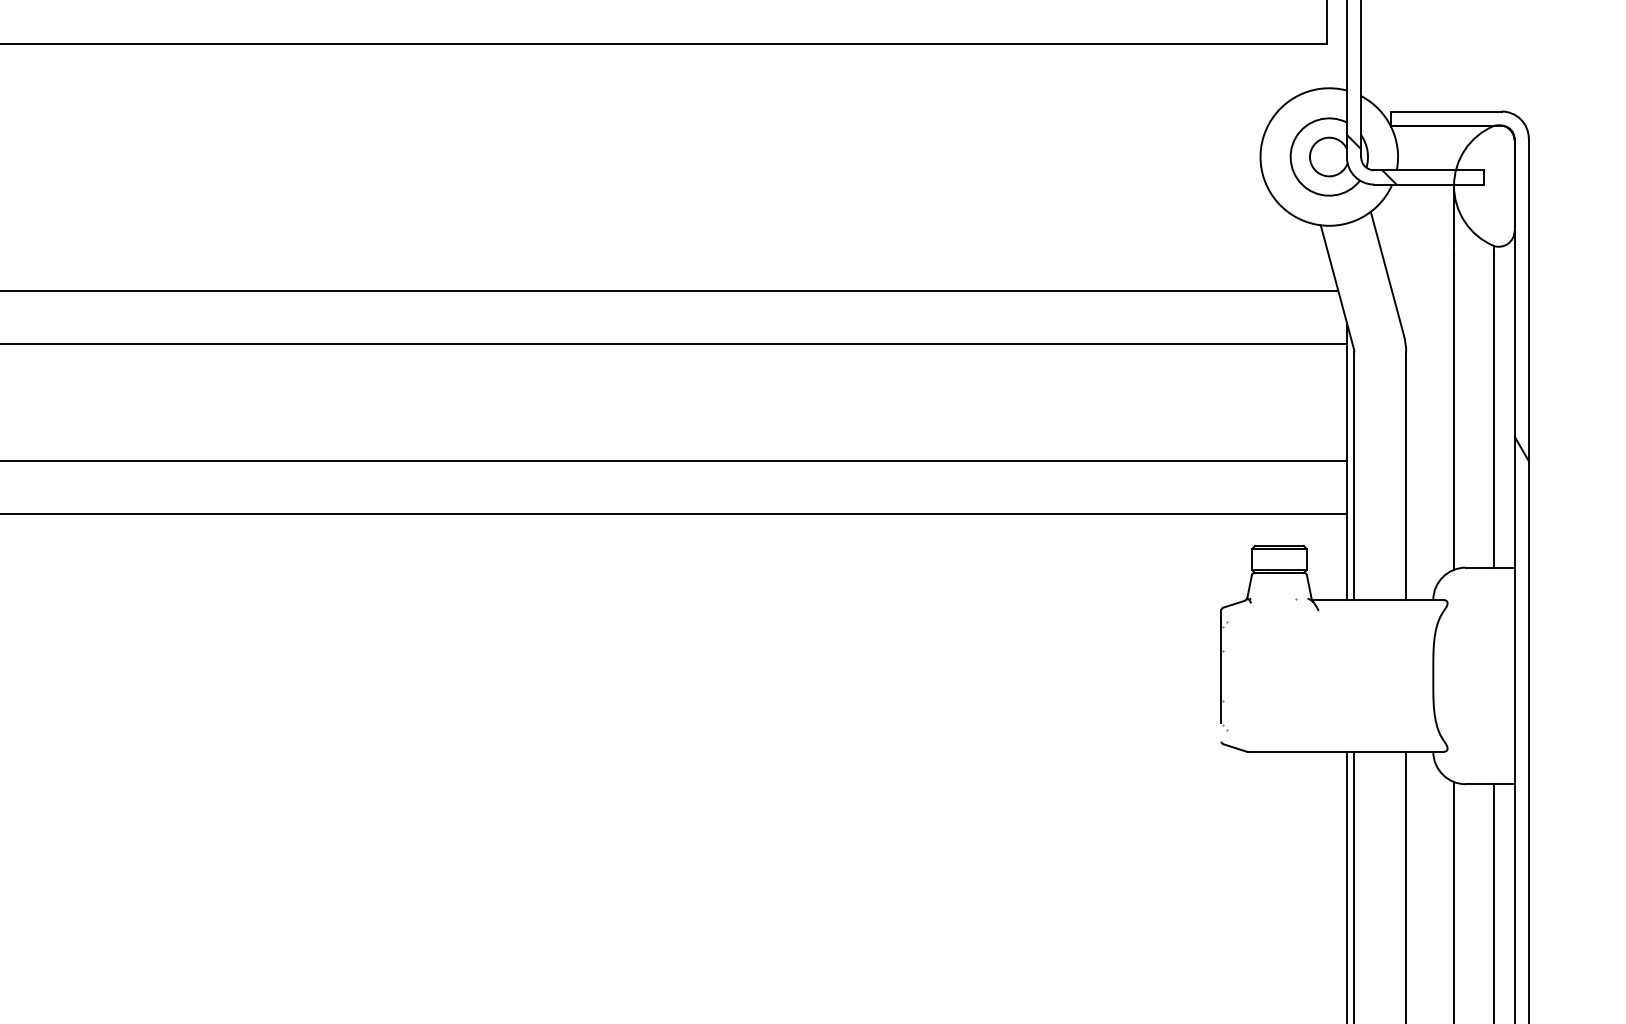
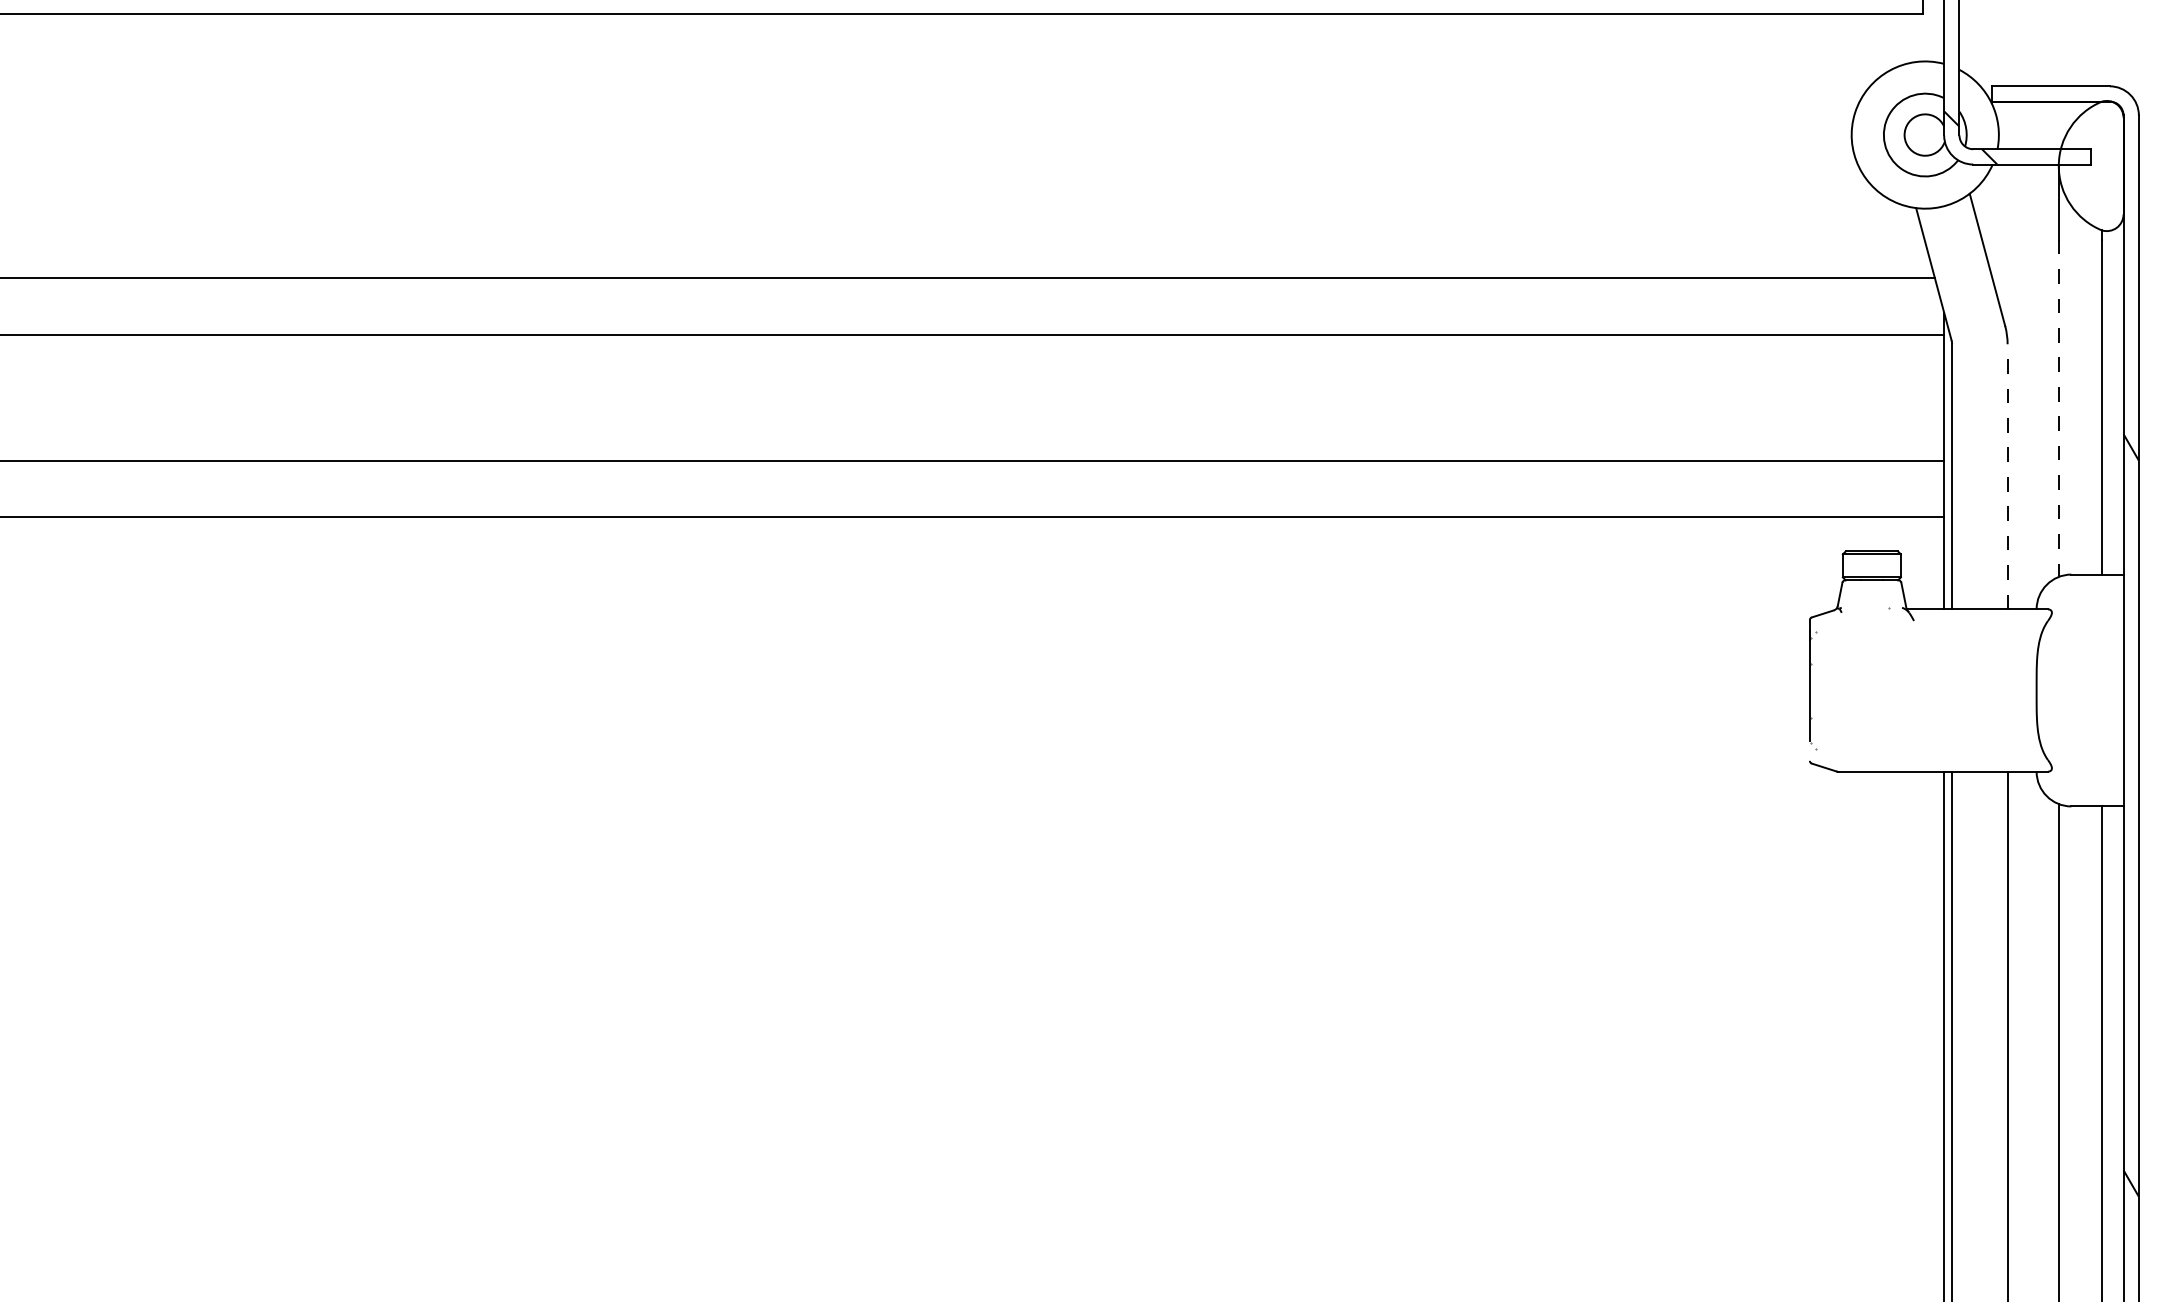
line: (1453, 412) -> (2058, 408), solid -> dashed
line: (1406, 476) -> (2007, 476), solid -> dashed

